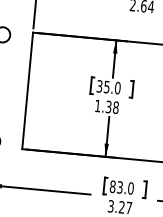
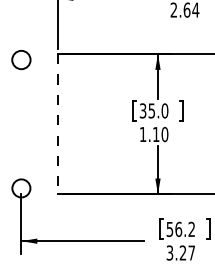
line: (27, 91) -> (57, 124), solid -> dashed
text: (112, 107) -> (160, 134), 1.38 -> 1.10
text: (121, 187) -> (180, 229), 83.0 -> 56.2

